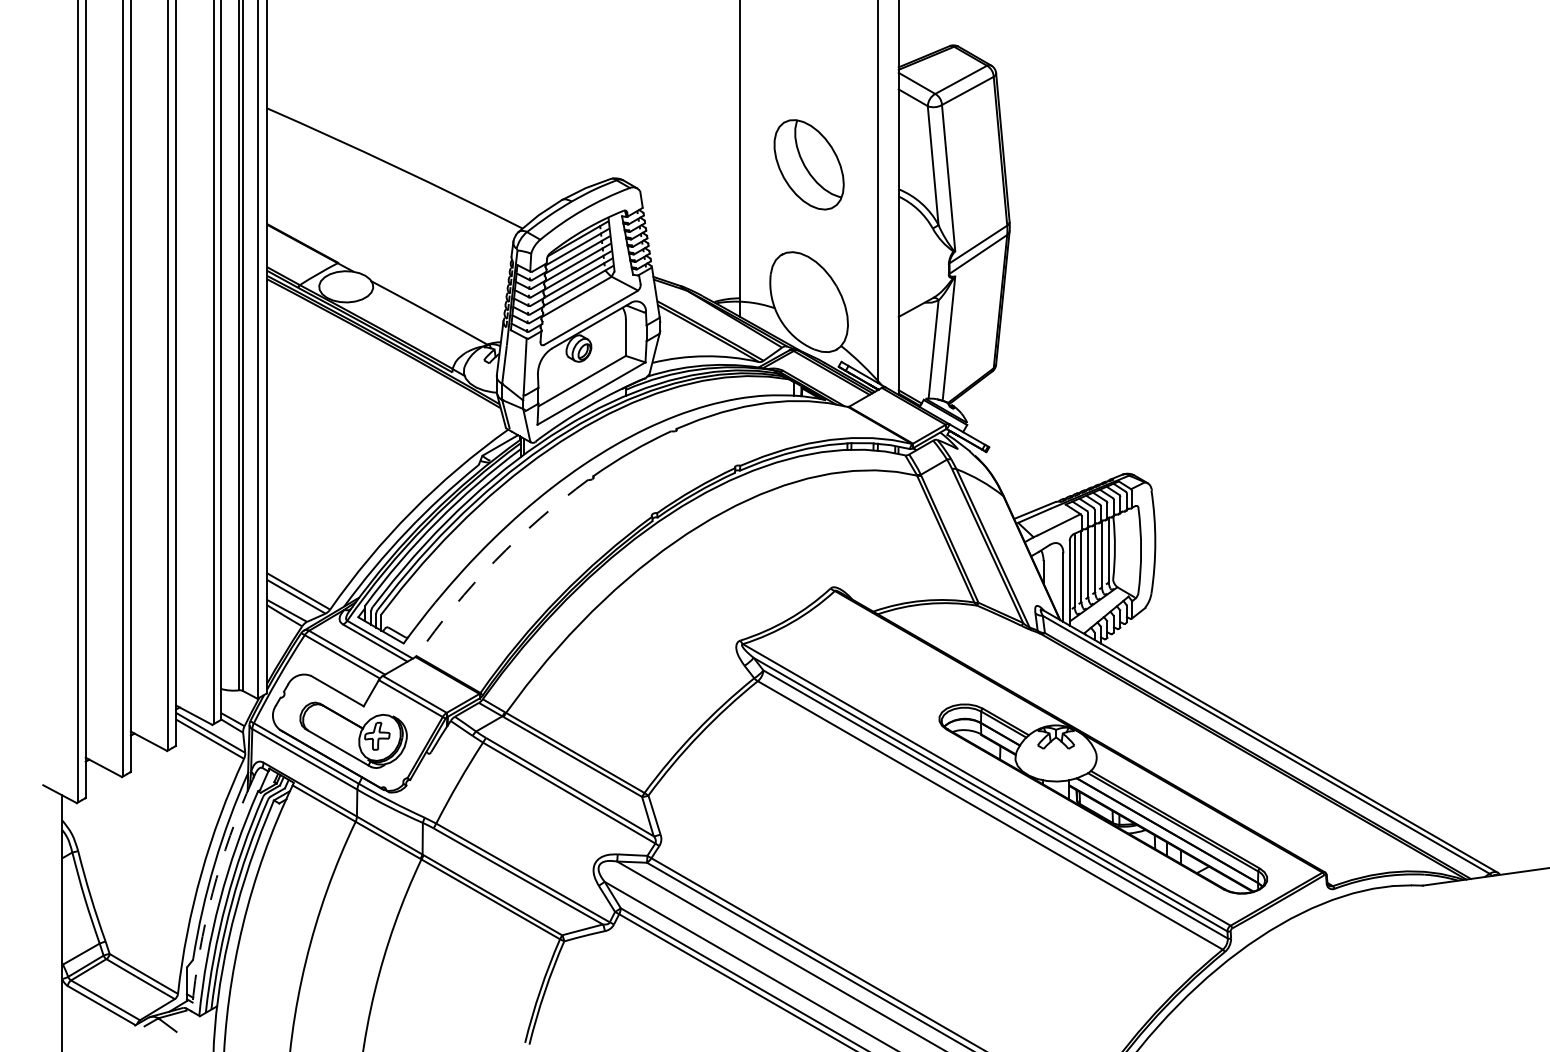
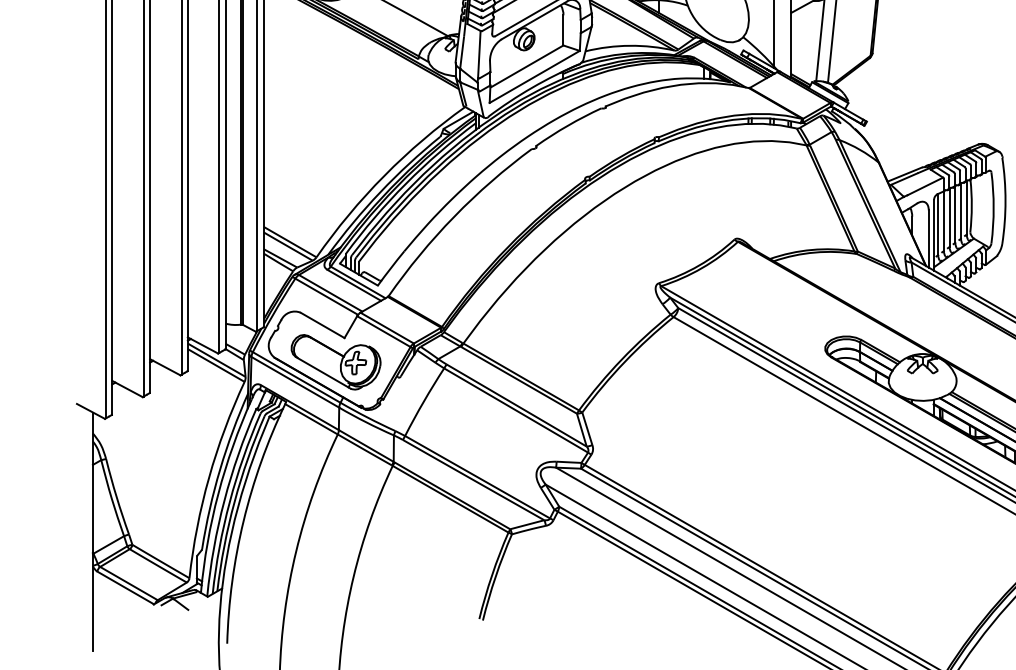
arc: (495, 560) -> (454, 216), dashed -> solid
arc: (212, 892) -> (218, 493), dashed -> solid

